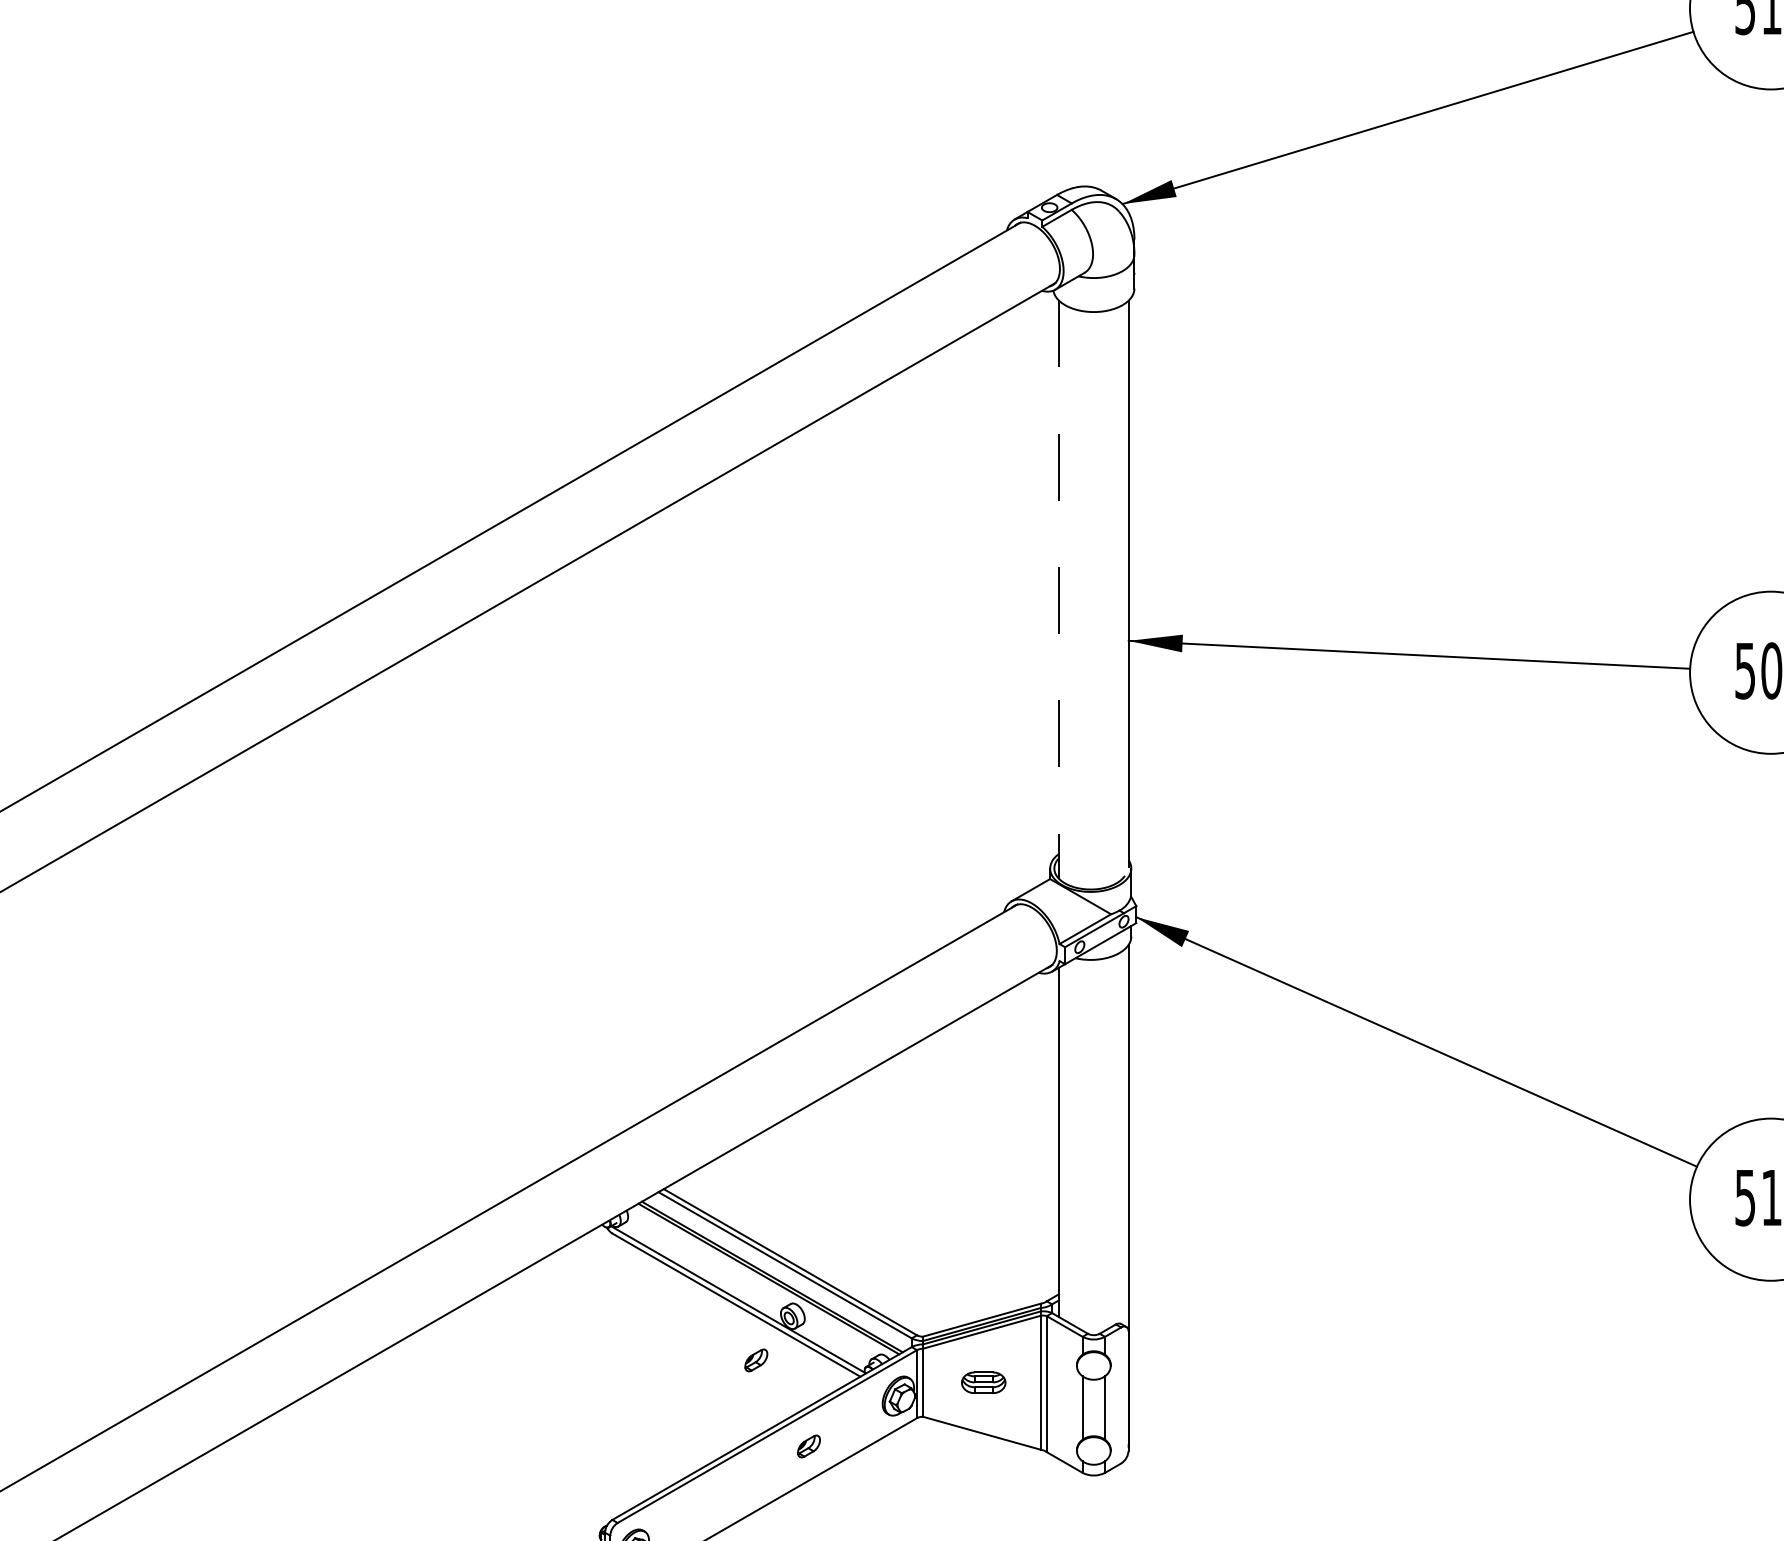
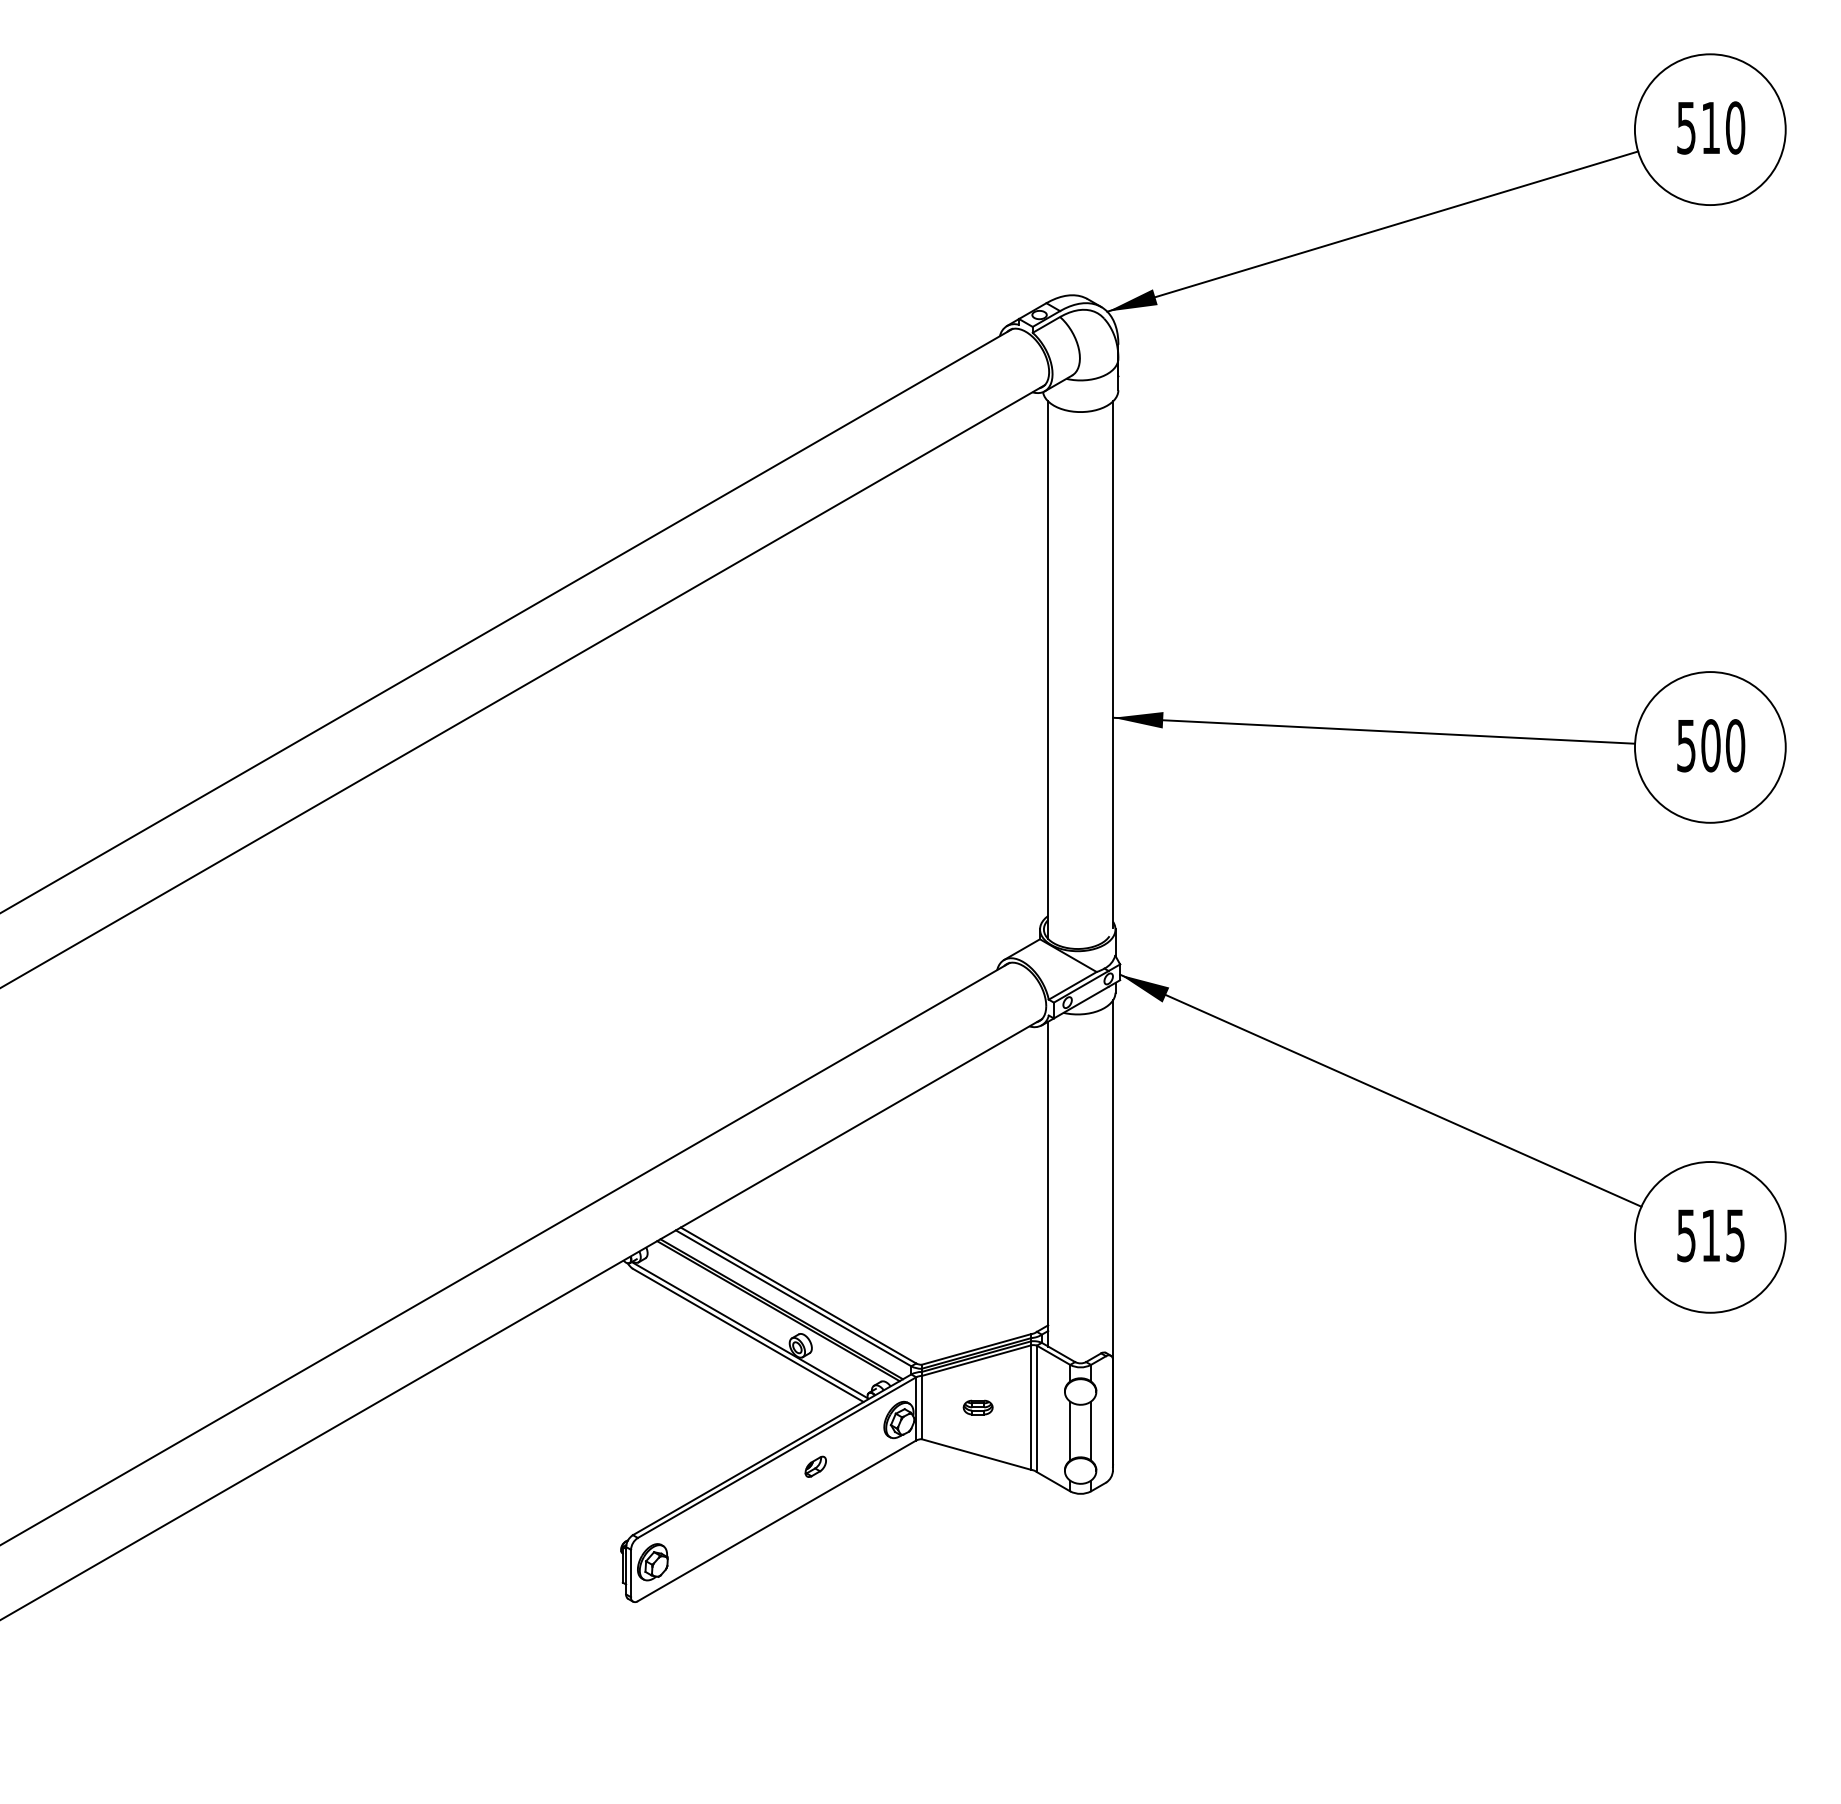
line: (1059, 590) -> (1048, 670), dashed -> solid
part: (755, 1360) -> (766, 1386), removed
part: (982, 1382) -> (977, 1407), size x0.71

